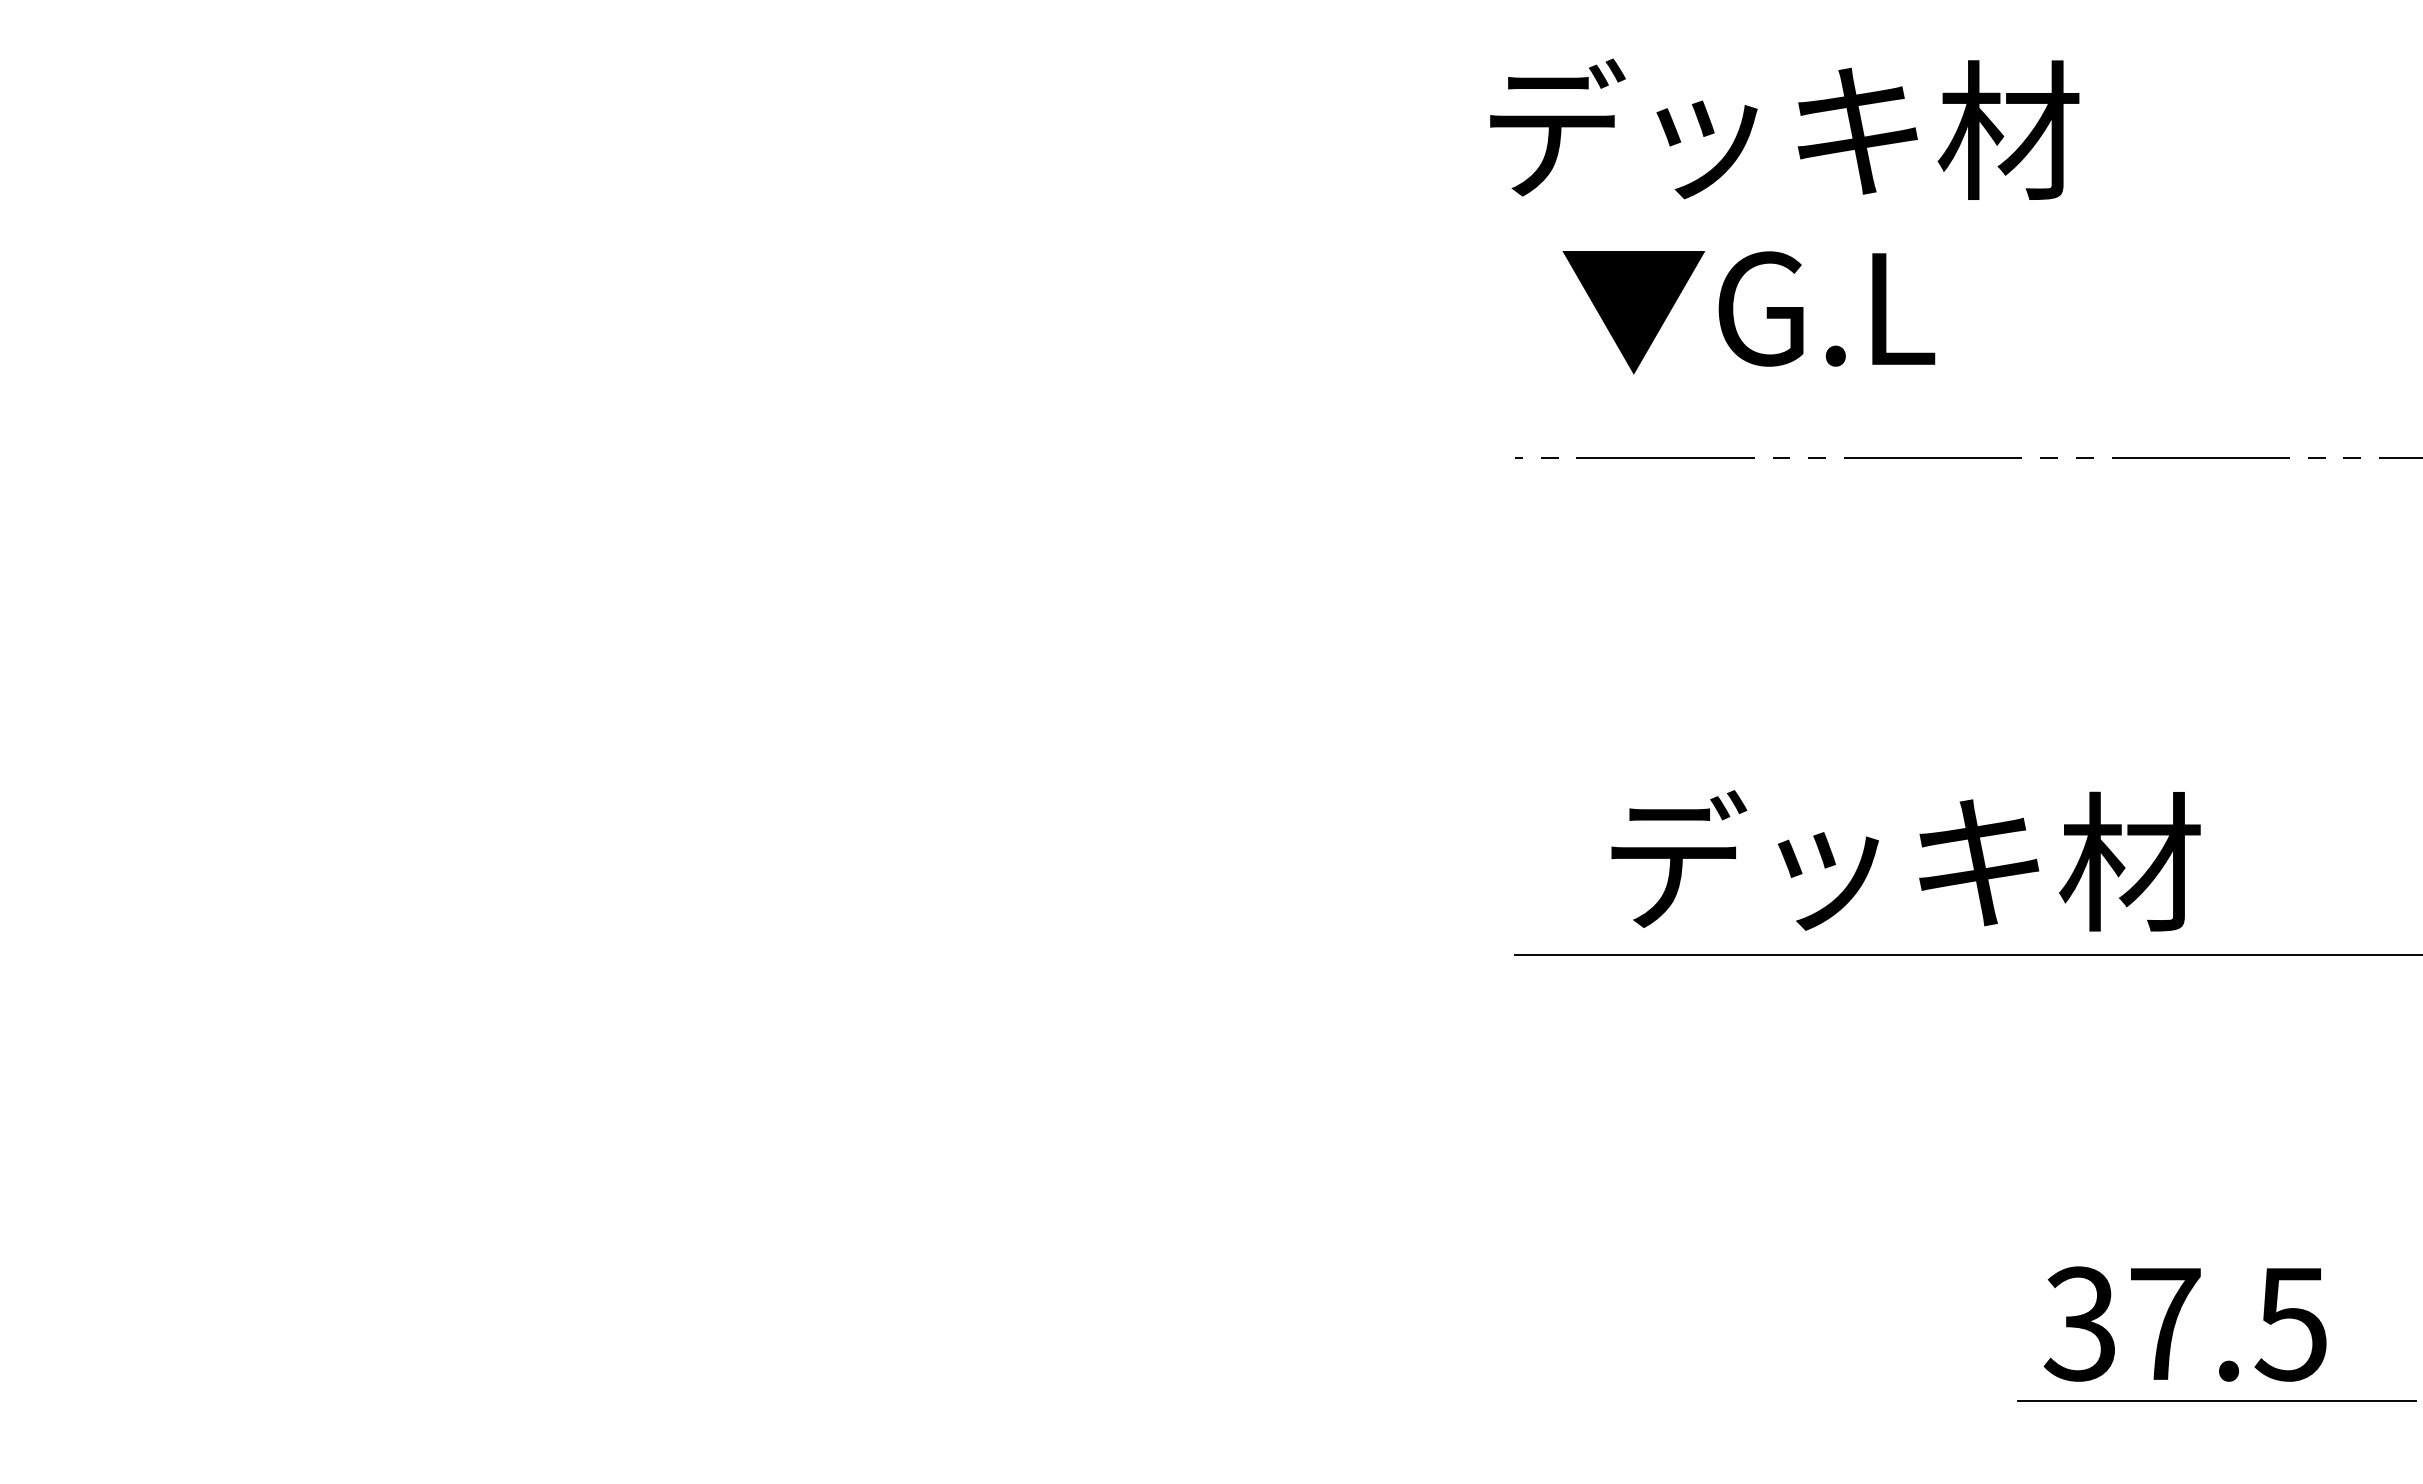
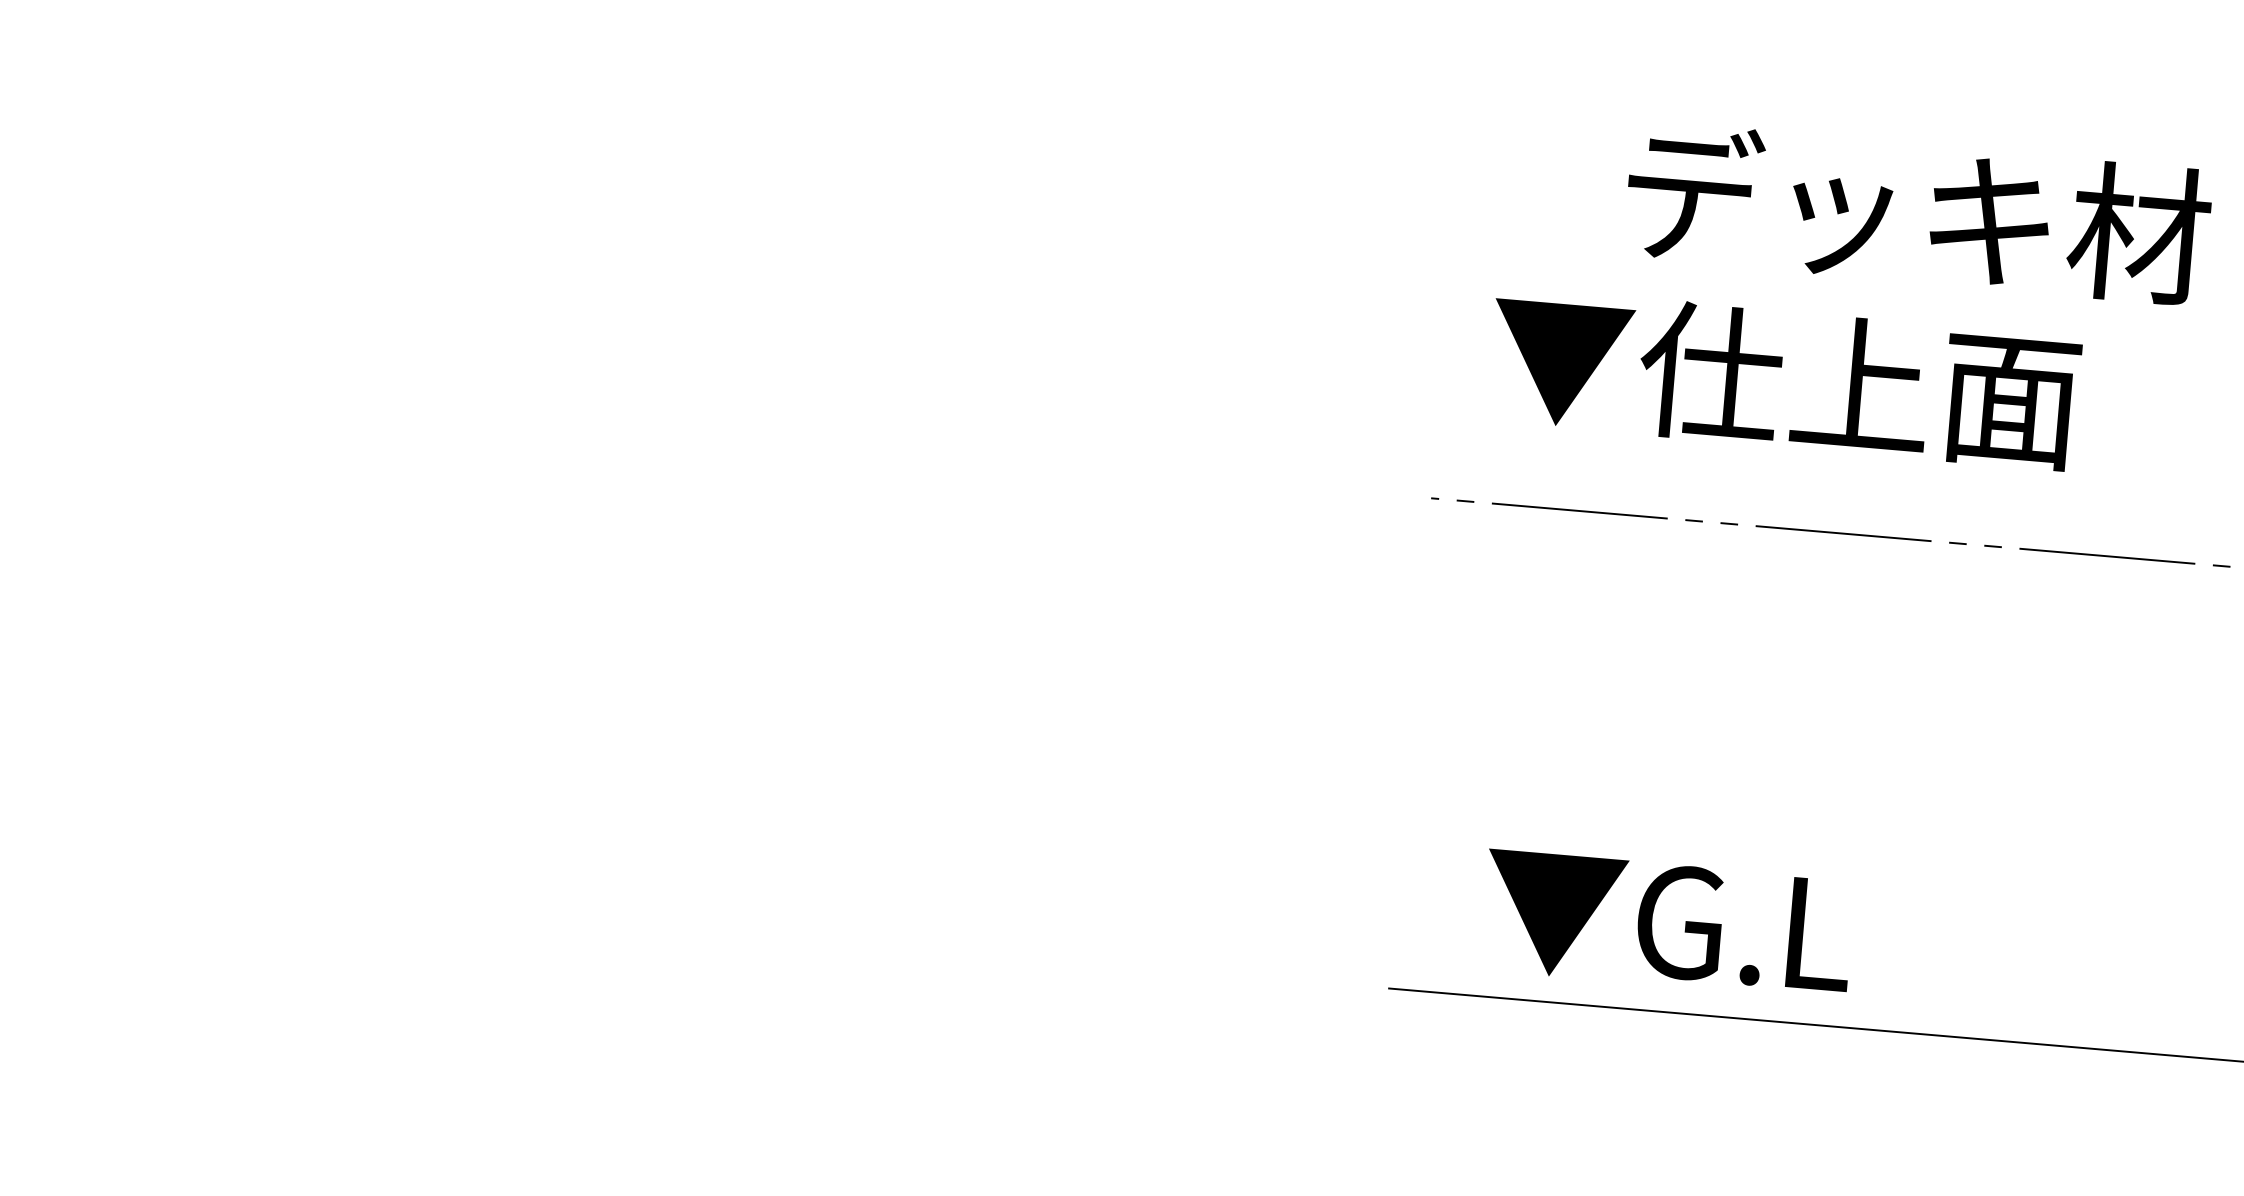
text: (1784, 128) -> (1918, 212), moved
text: (1935, 306) -> (1858, 384), ▼G.L -> ▼仕上面
text: (1901, 860) -> (1778, 927), デッキ材 -> ▼G.L

